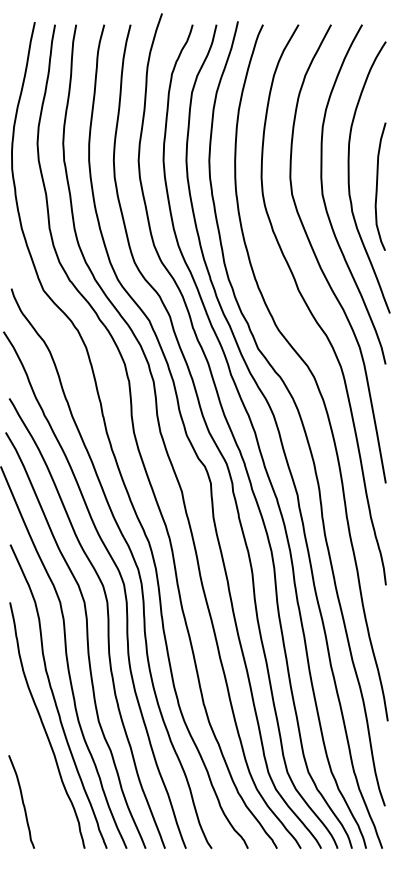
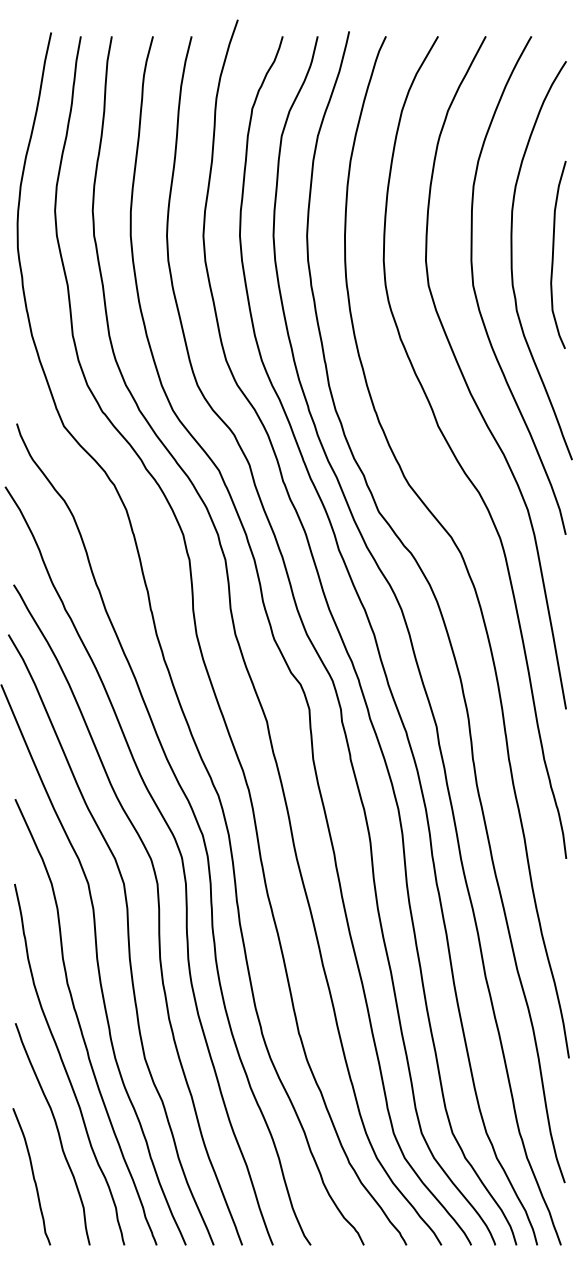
curve: (377, 186) -> (553, 254), moved
curve: (38, 771) -> (56, 1132), added

